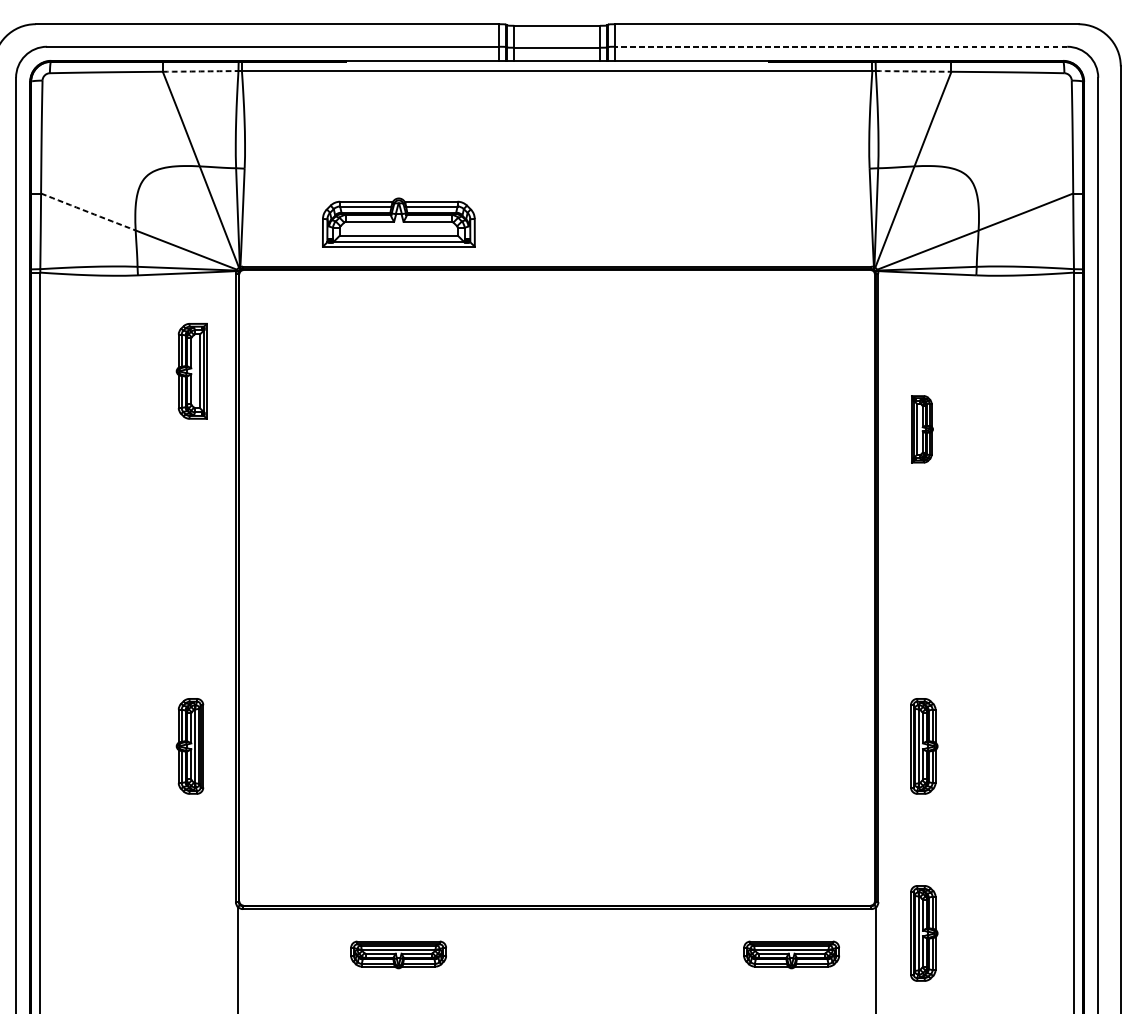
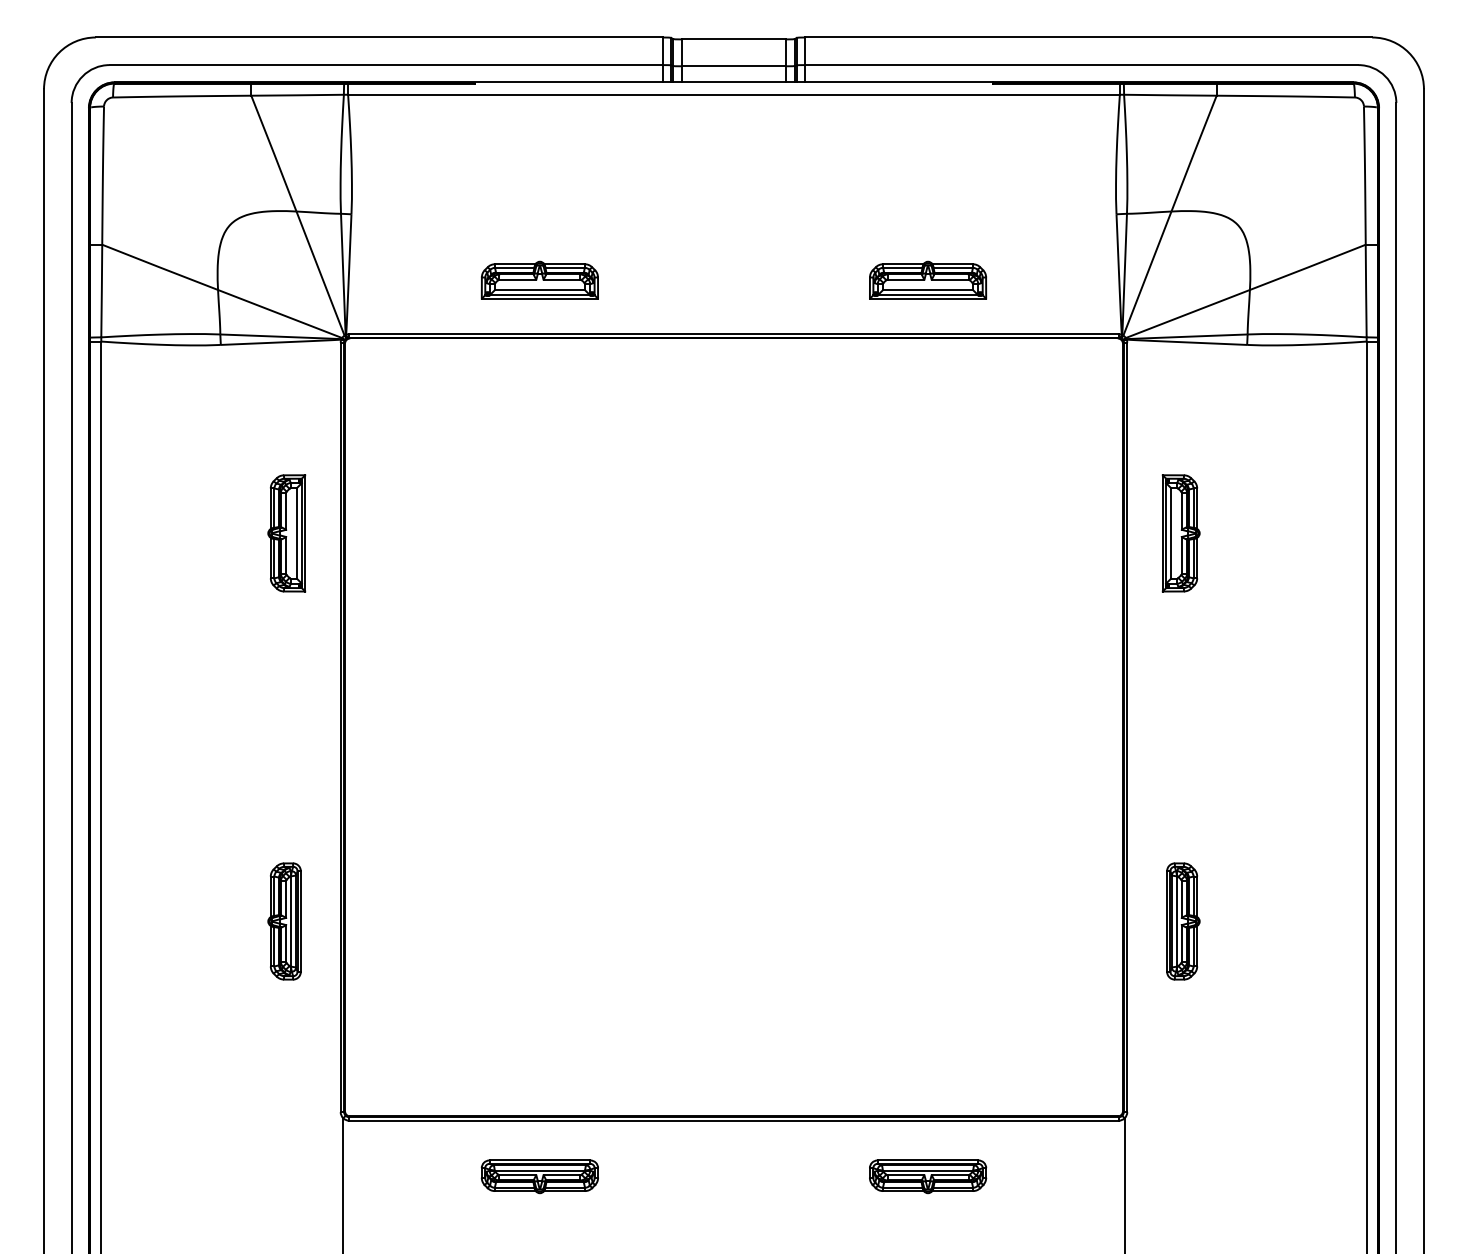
line: (841, 47) -> (1081, 65), dashed -> solid
arc: (200, 71) -> (297, 95), dashed -> solid
arc: (913, 71) -> (1170, 95), dashed -> solid
arc: (88, 212) -> (160, 267), dashed -> solid
part: (398, 221) -> (539, 279), size x0.62
part: (716, 221) -> (928, 279), added
part: (191, 371) -> (286, 533), moved
part: (921, 429) -> (1180, 533), size x1.43
part: (924, 933) -> (1183, 1150), removed
part: (792, 954) -> (928, 1176), moved

